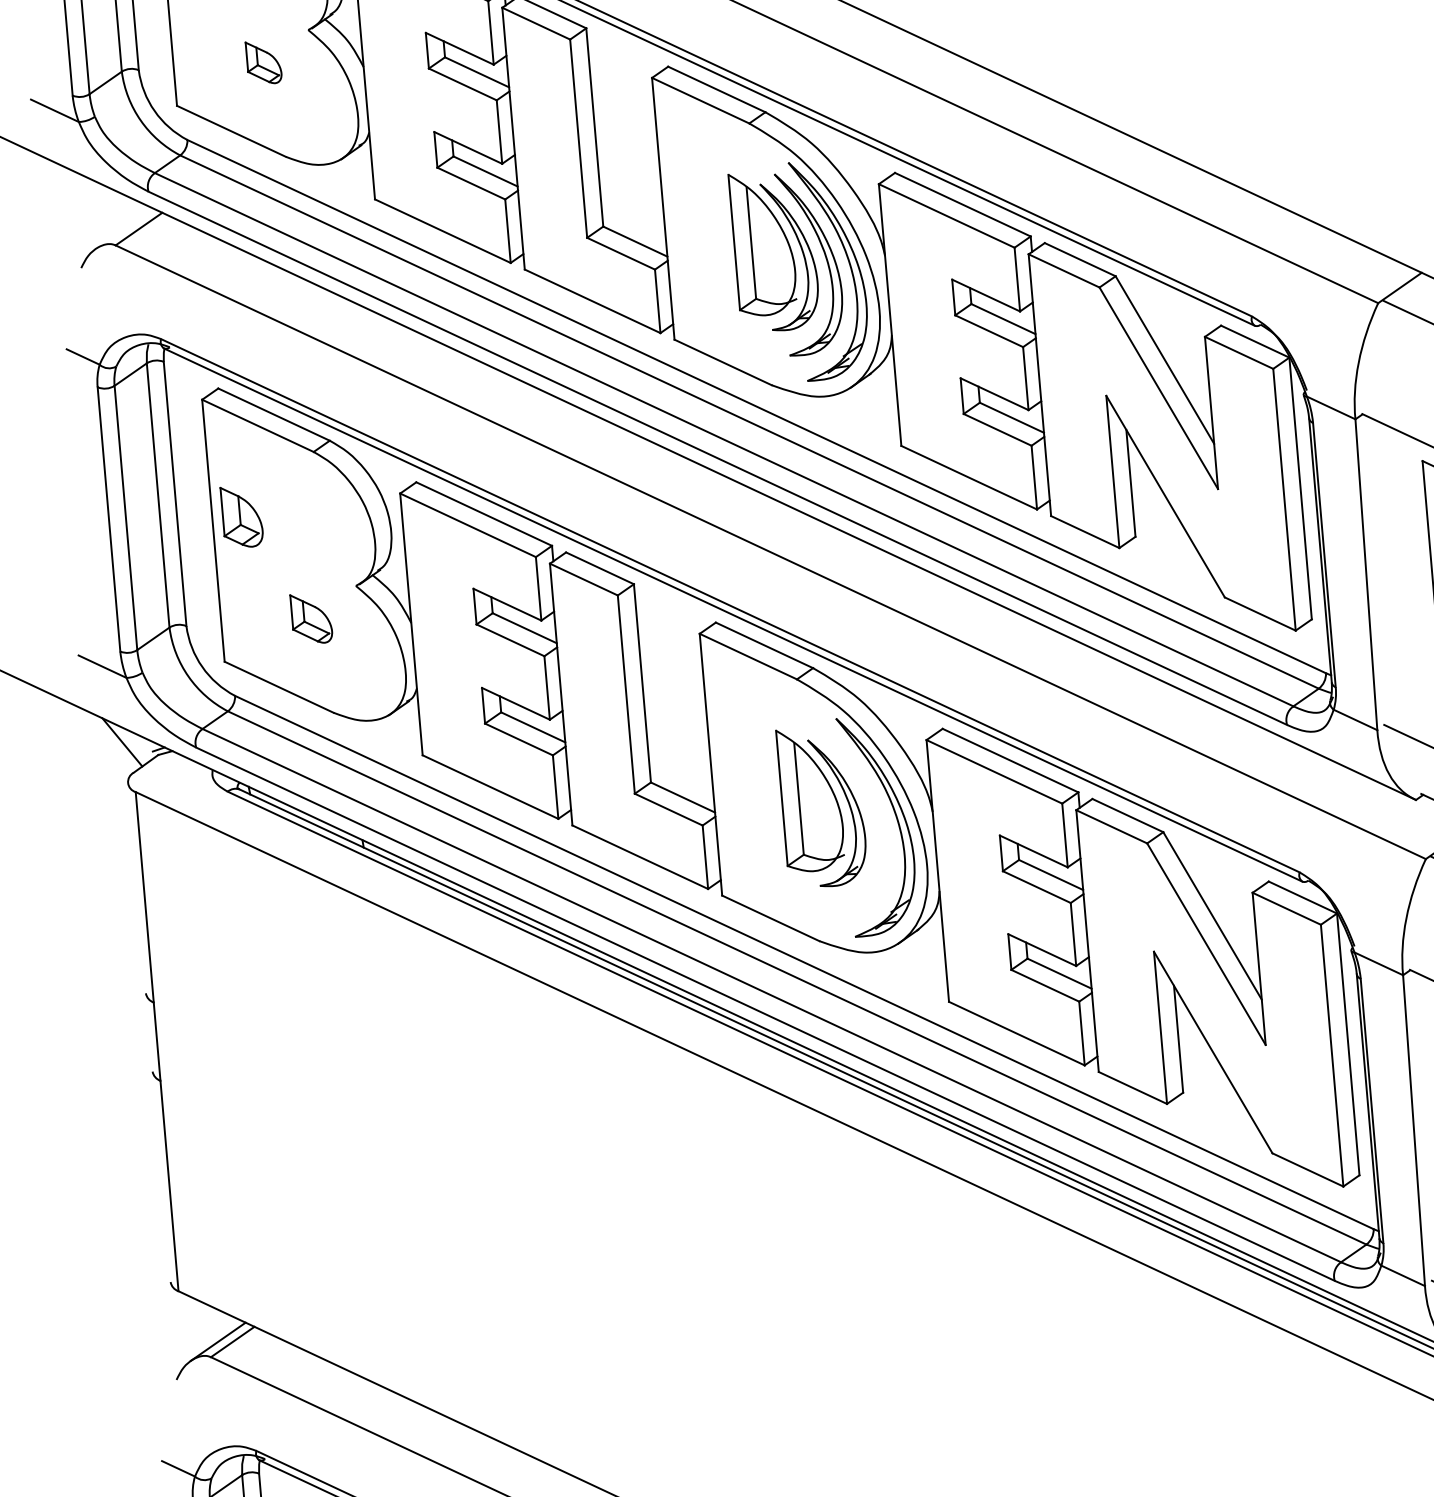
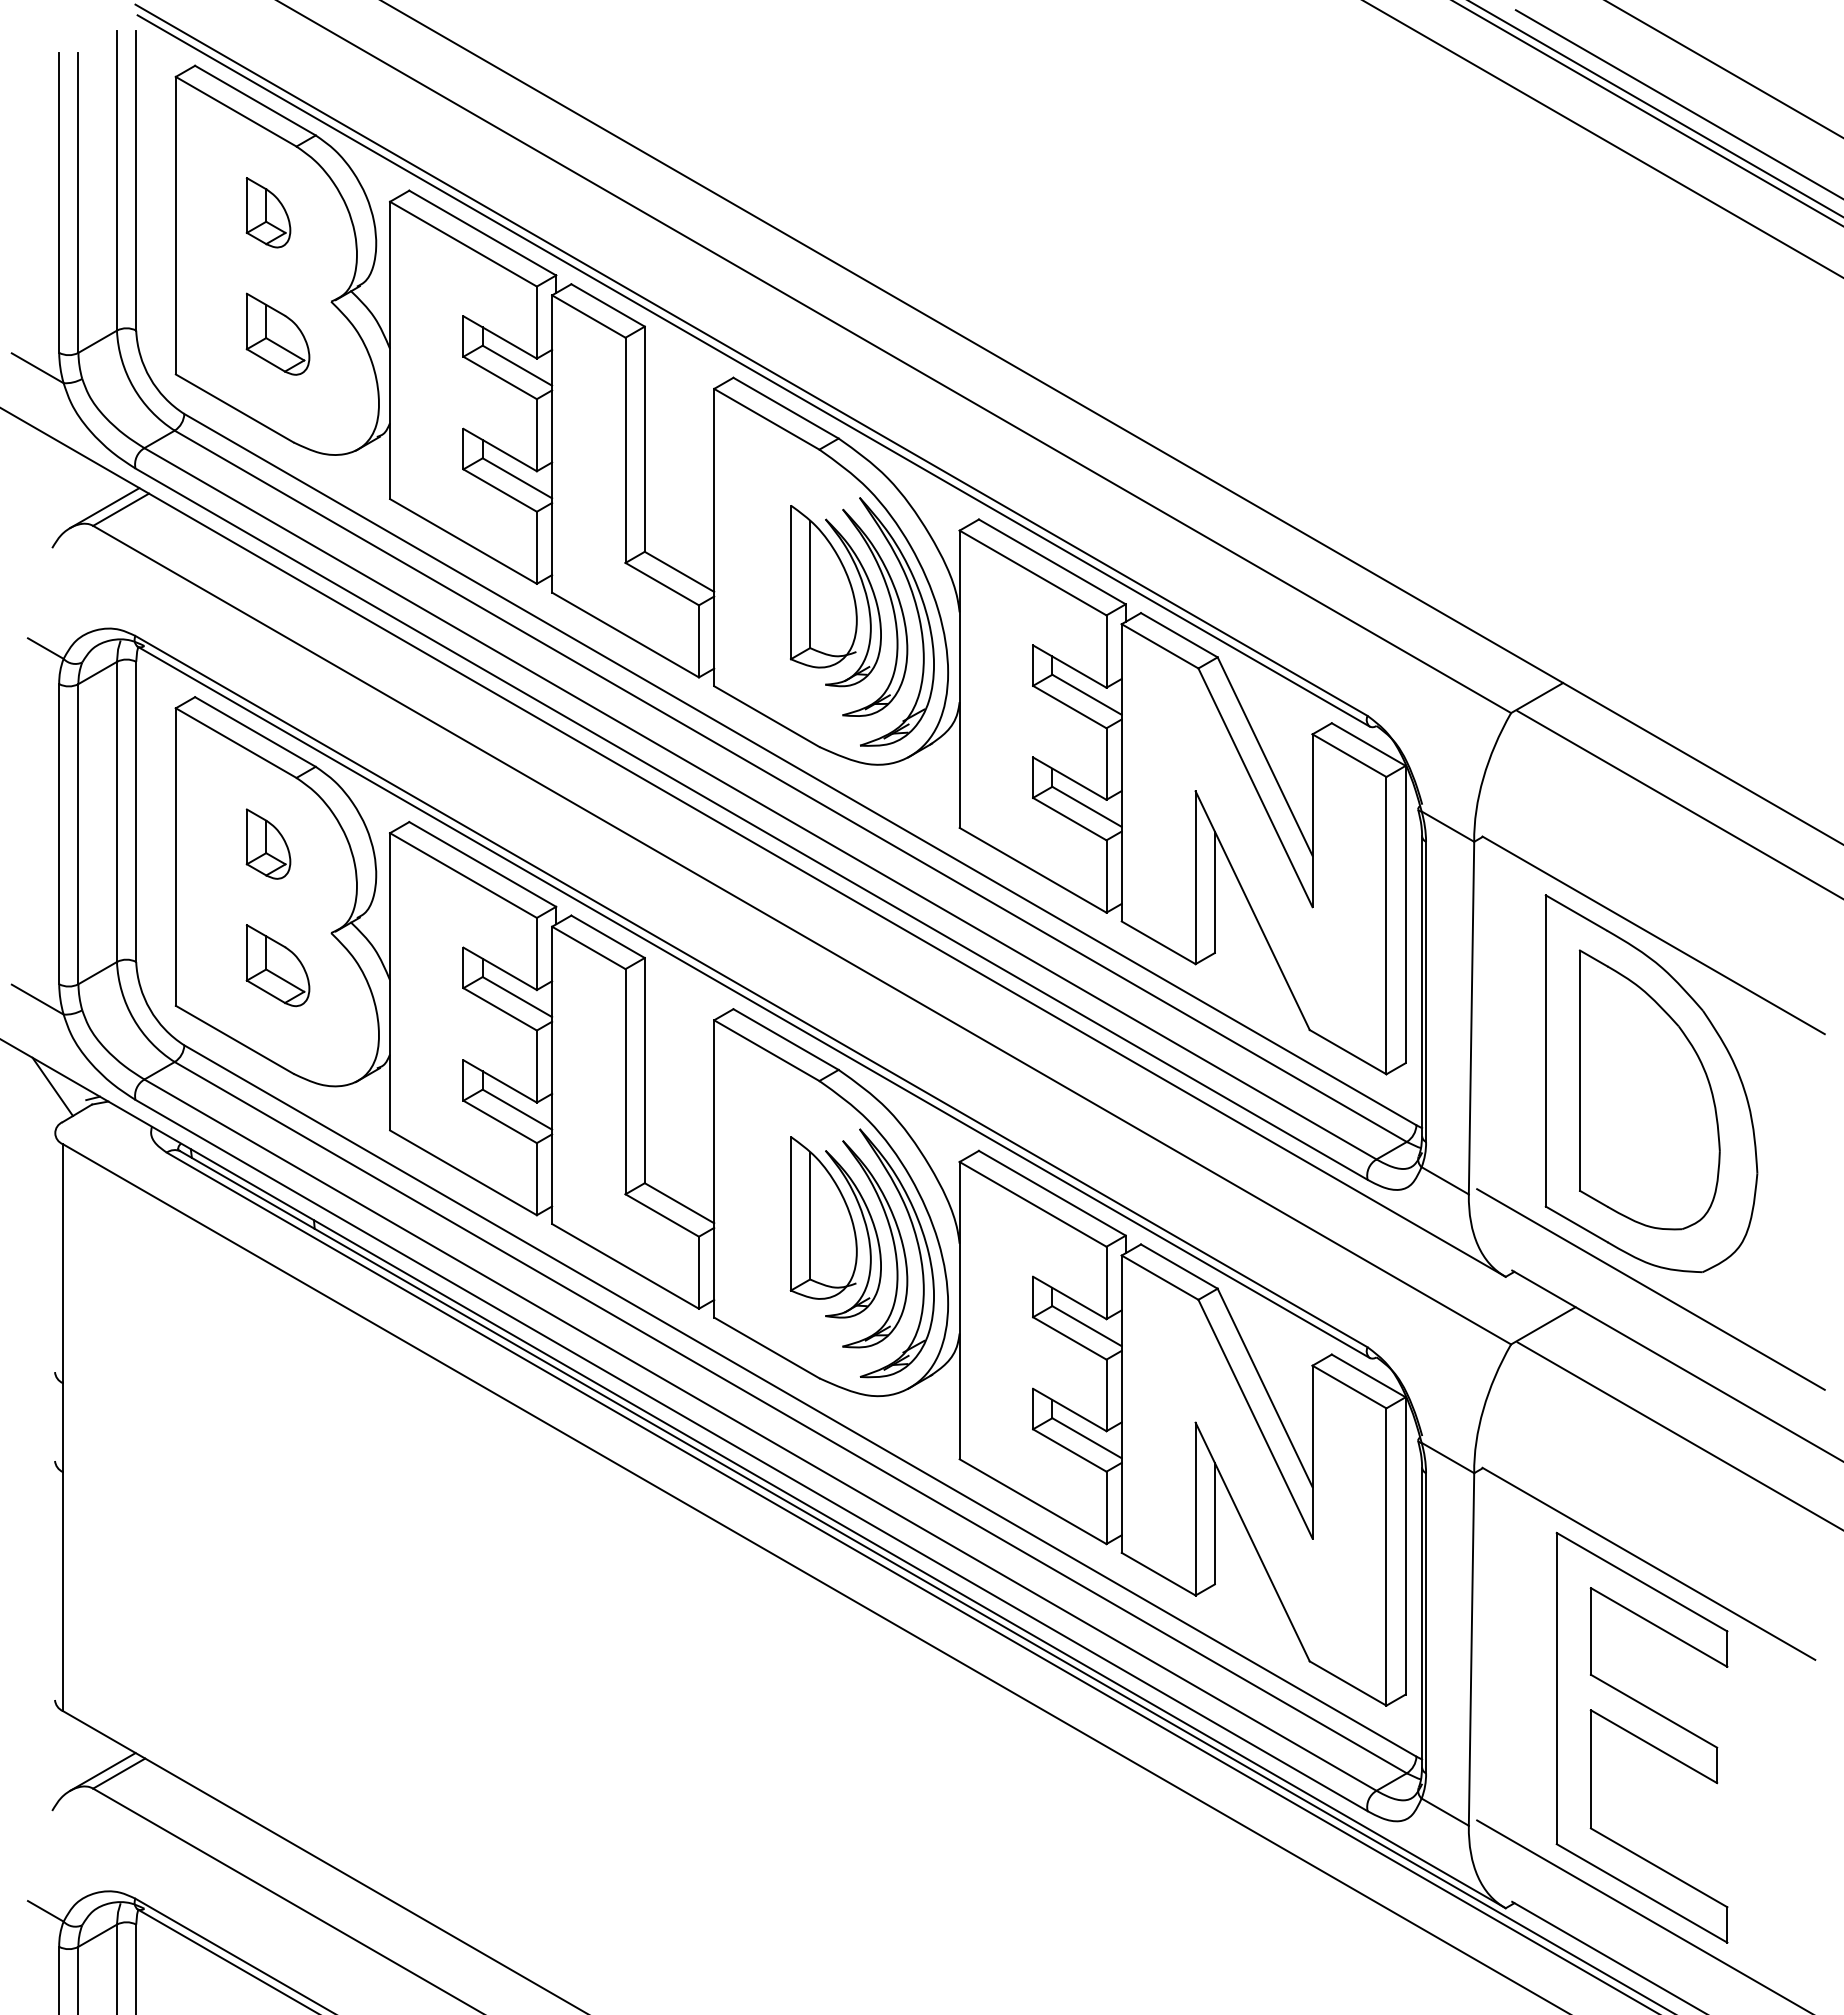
part: (263, 62) -> (277, 333), size x1.67
line: (124, 229) -> (104, 508), added
part: (242, 516) -> (268, 843), moved
part: (311, 618) -> (277, 965), size x1.43
part: (873, 815) -> (892, 1241), added

